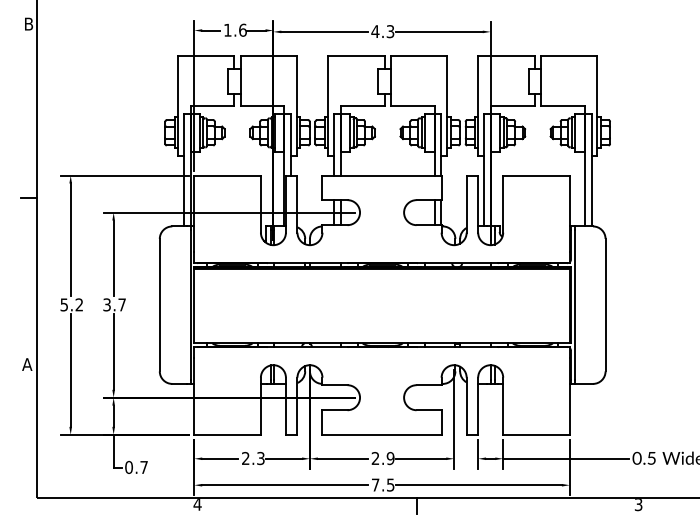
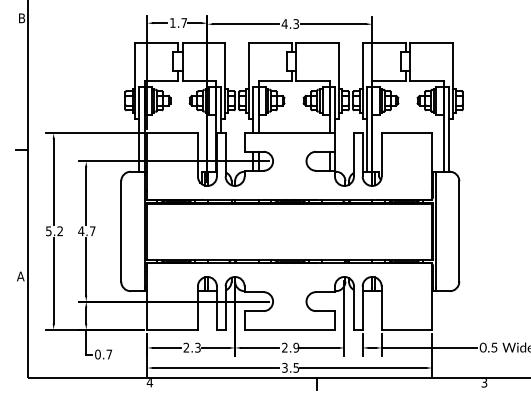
text: (243, 29) -> (184, 22), 1.6 -> 1.7
text: (107, 305) -> (81, 231), 3.7 -> 4.7
text: (375, 484) -> (284, 367), 7.5 -> 3.5

